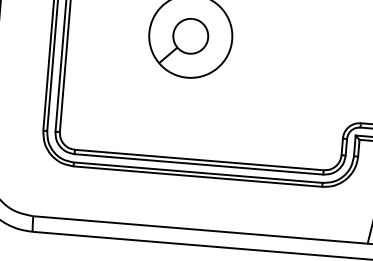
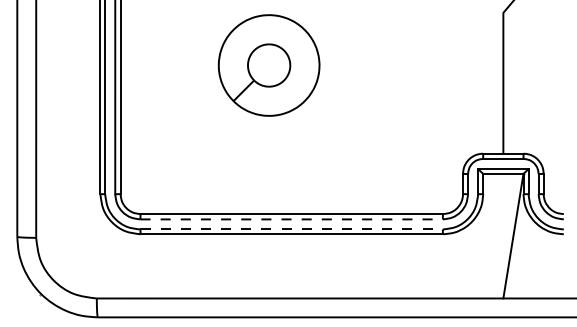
line: (199, 164) -> (292, 219), solid -> dashed
line: (198, 172) -> (292, 229), solid -> dashed

